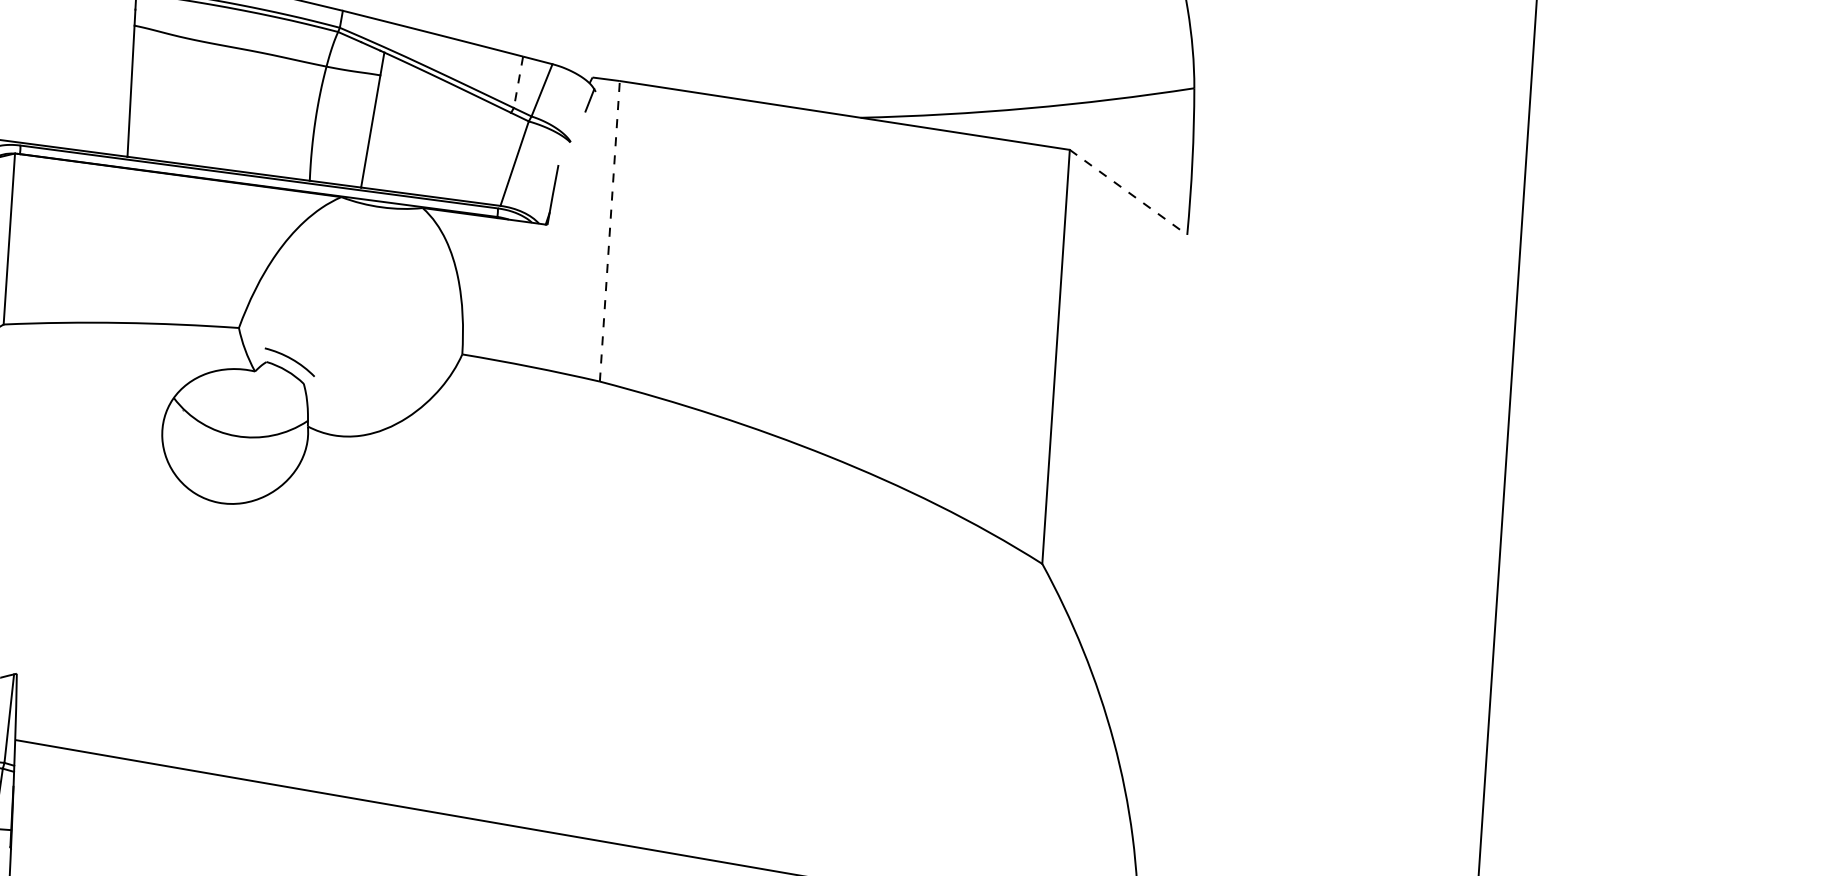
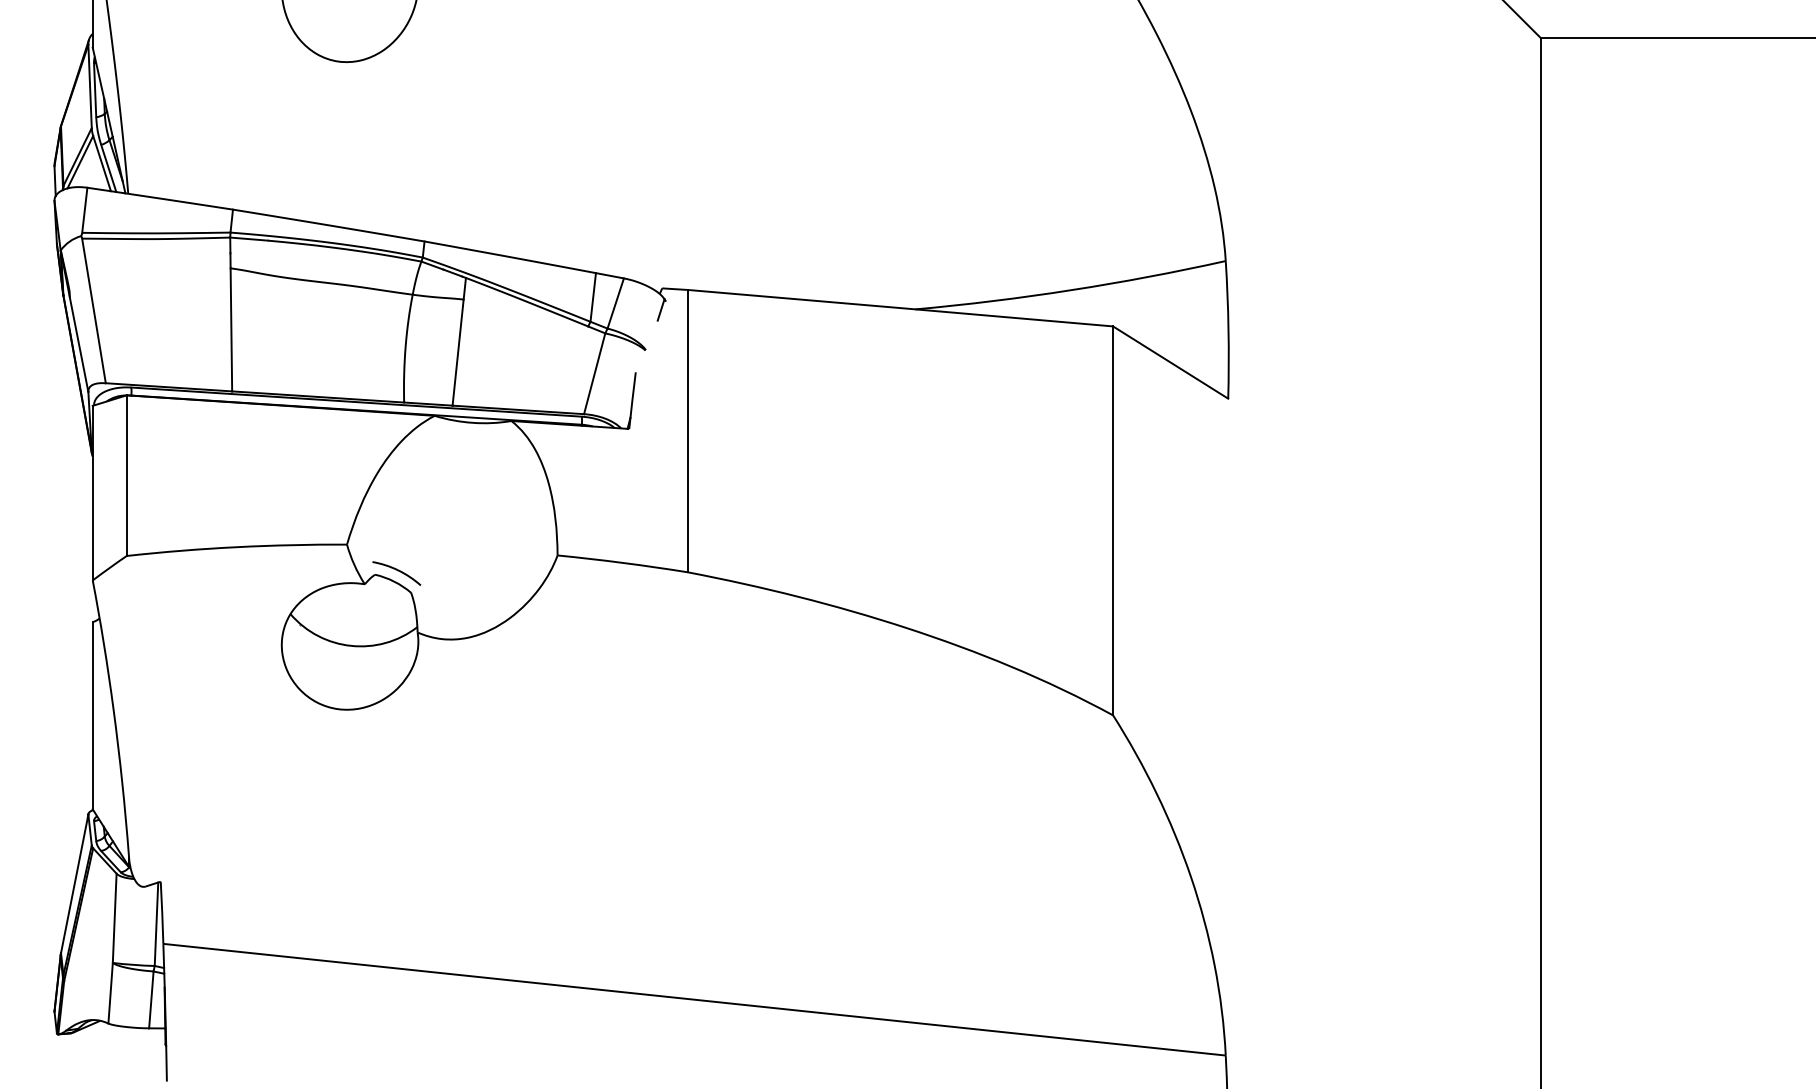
line: (518, 82) -> (593, 297), dashed -> solid
line: (1128, 192) -> (1170, 362), dashed -> solid
line: (609, 230) -> (687, 430), dashed -> solid

